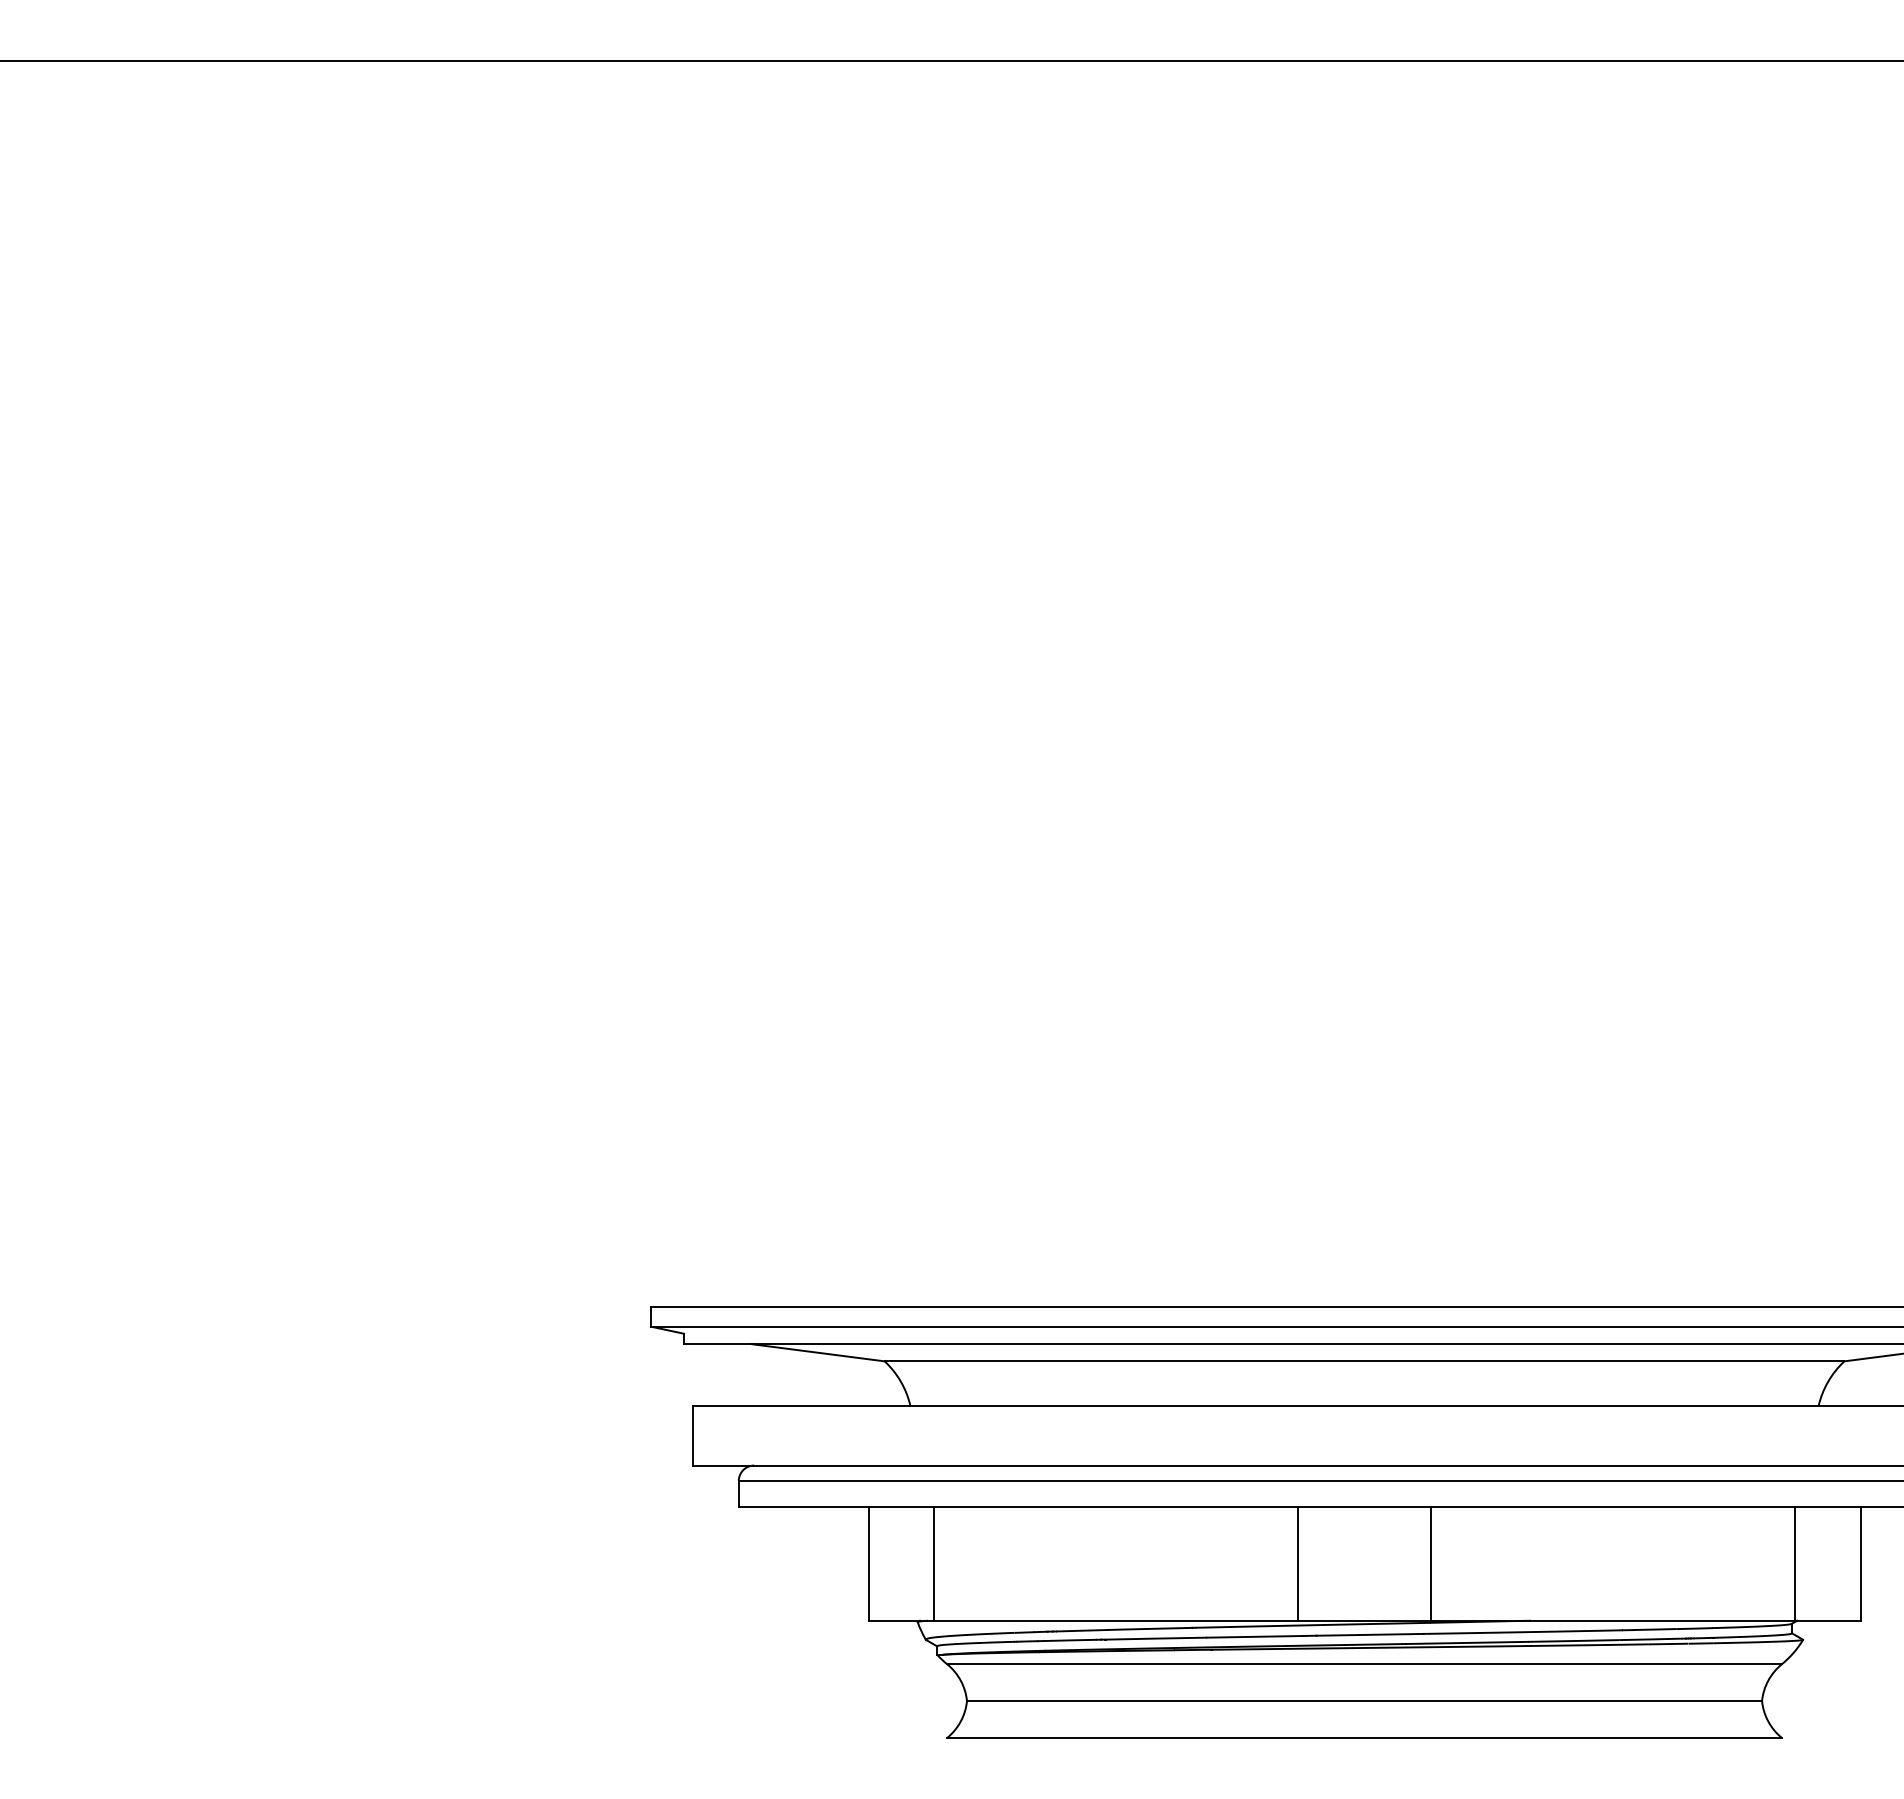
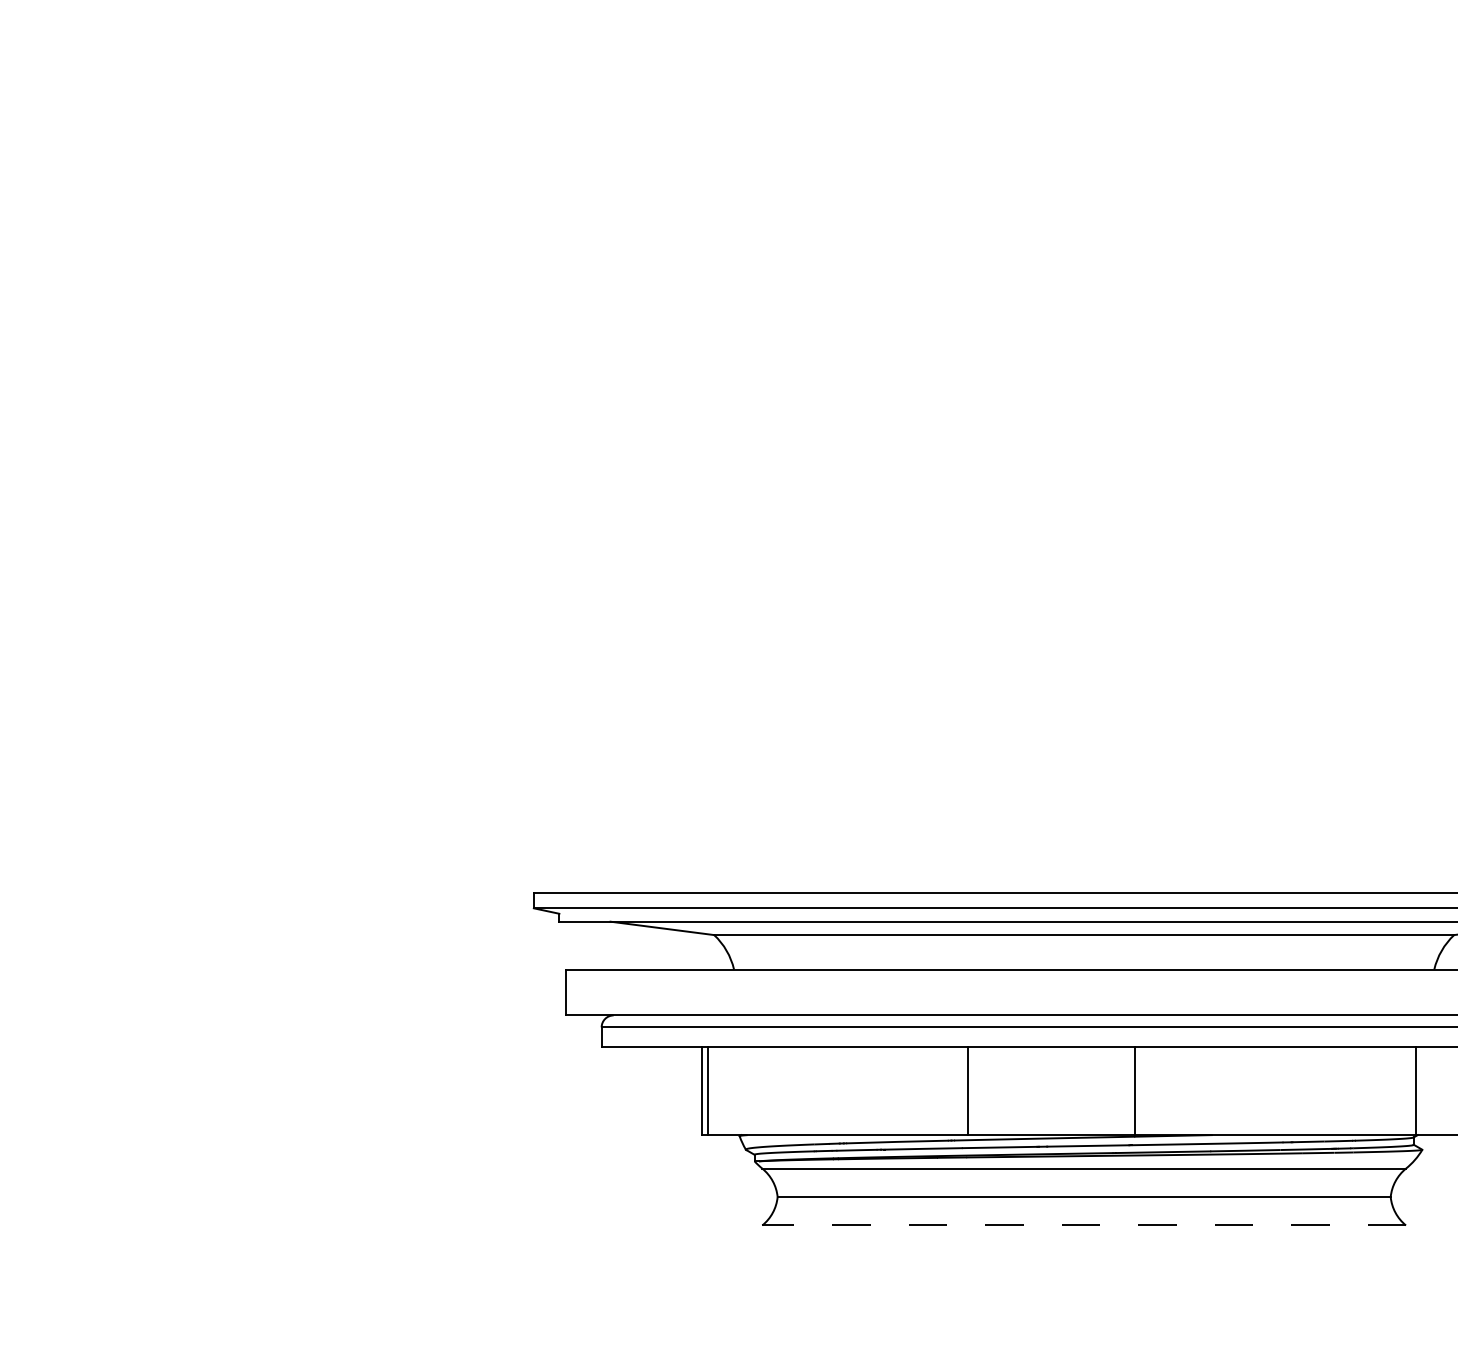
line: (934, 1563) -> (708, 1090), moved
line: (1298, 1563) -> (967, 1090), moved
line: (1364, 1737) -> (1084, 1225), solid -> dashed

